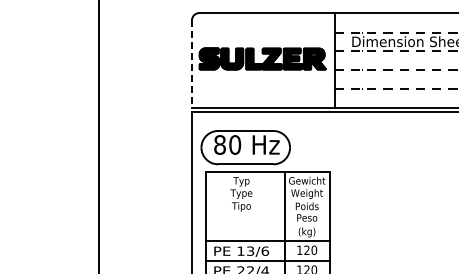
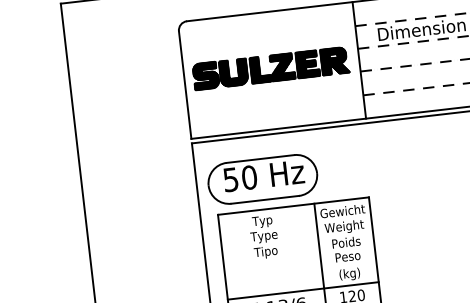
line: (191, 64) -> (184, 85), dashed -> solid
text: (219, 144) -> (230, 179), 80 -> 50

